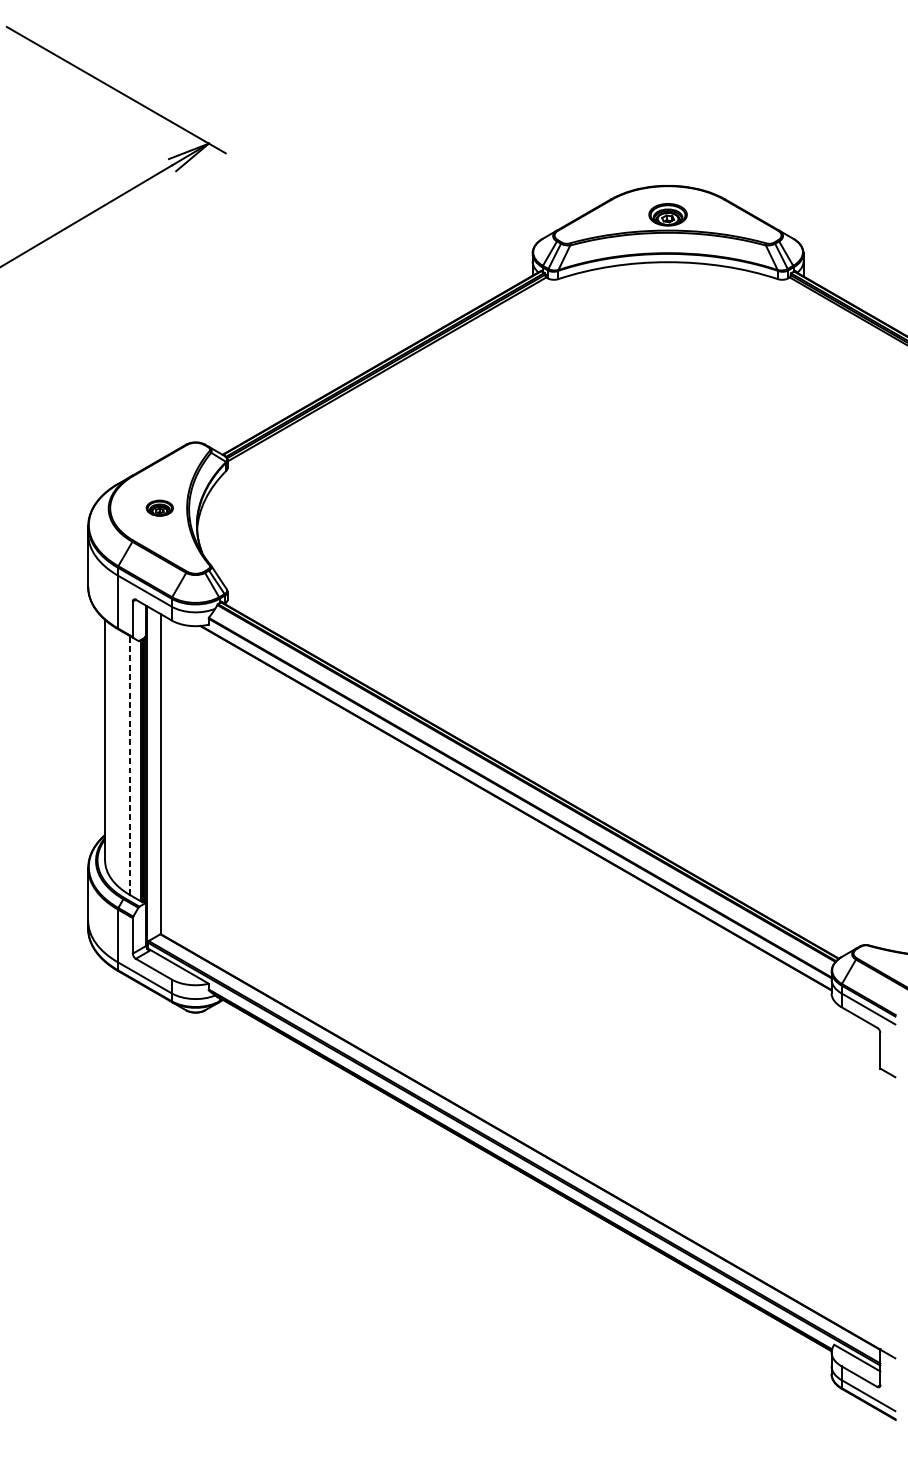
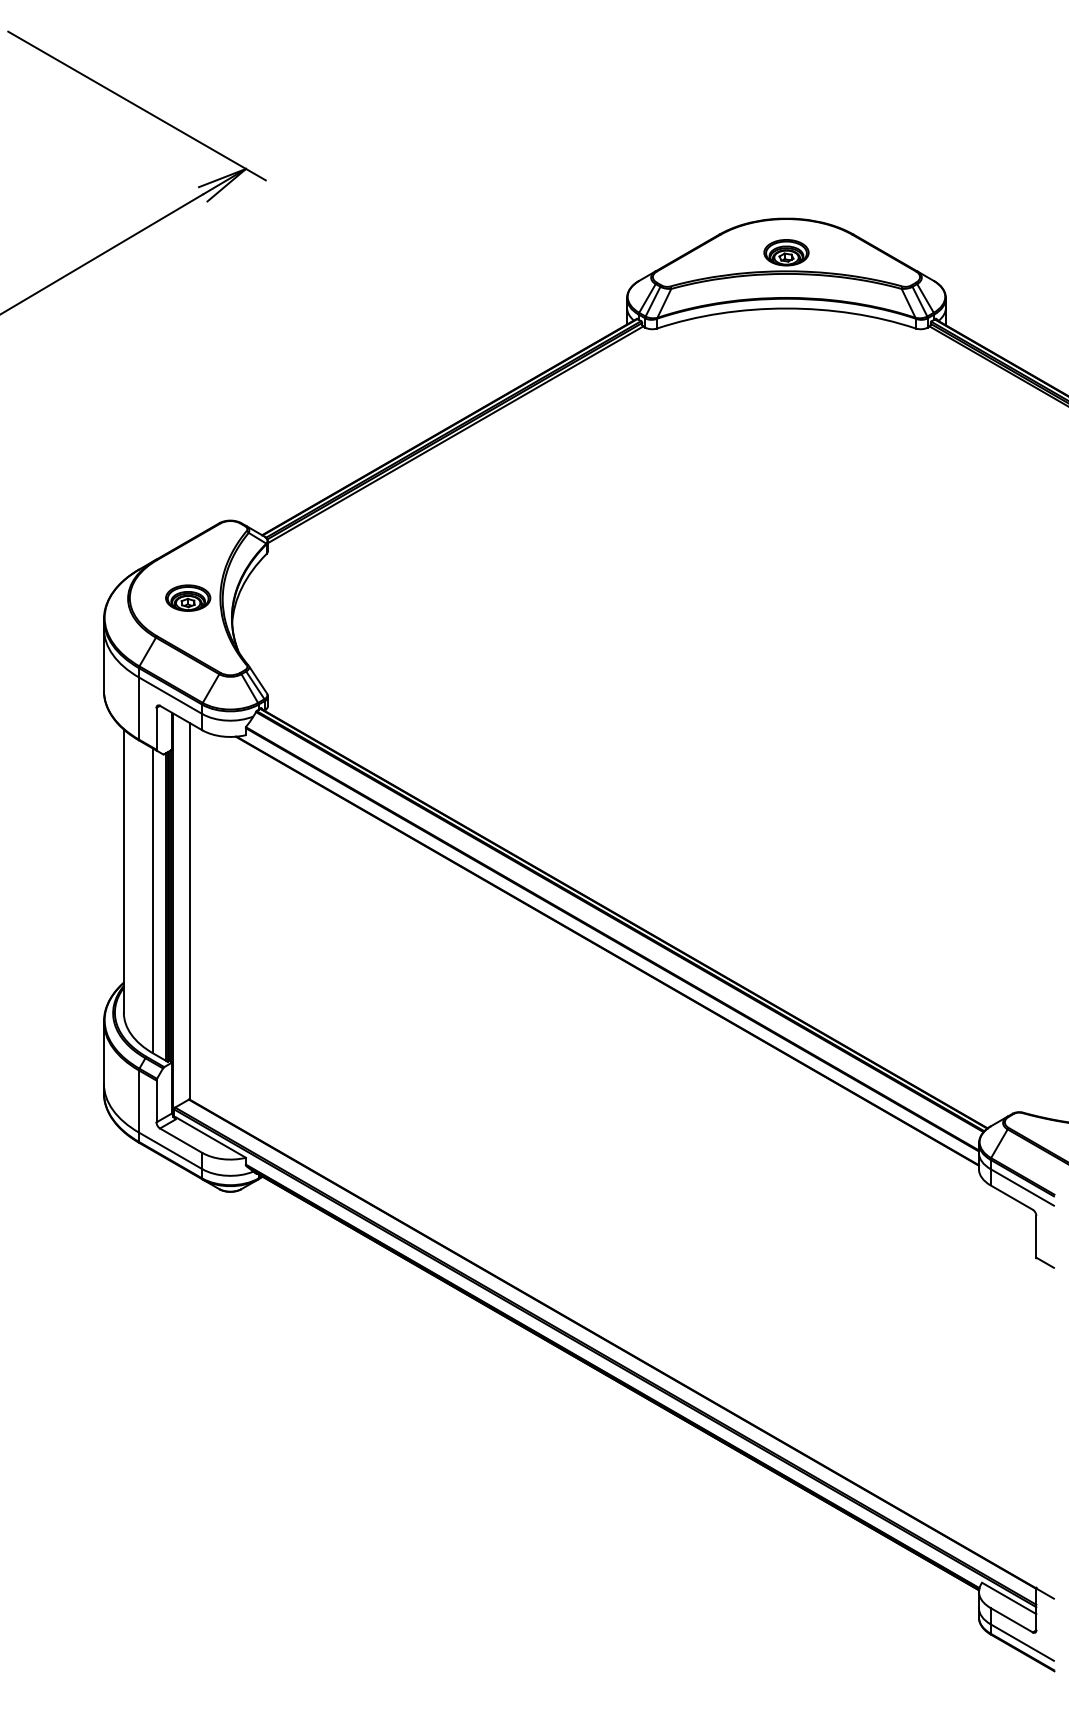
part: (160, 507) -> (188, 597), size x1.43
line: (130, 765) -> (153, 900), dashed -> solid

